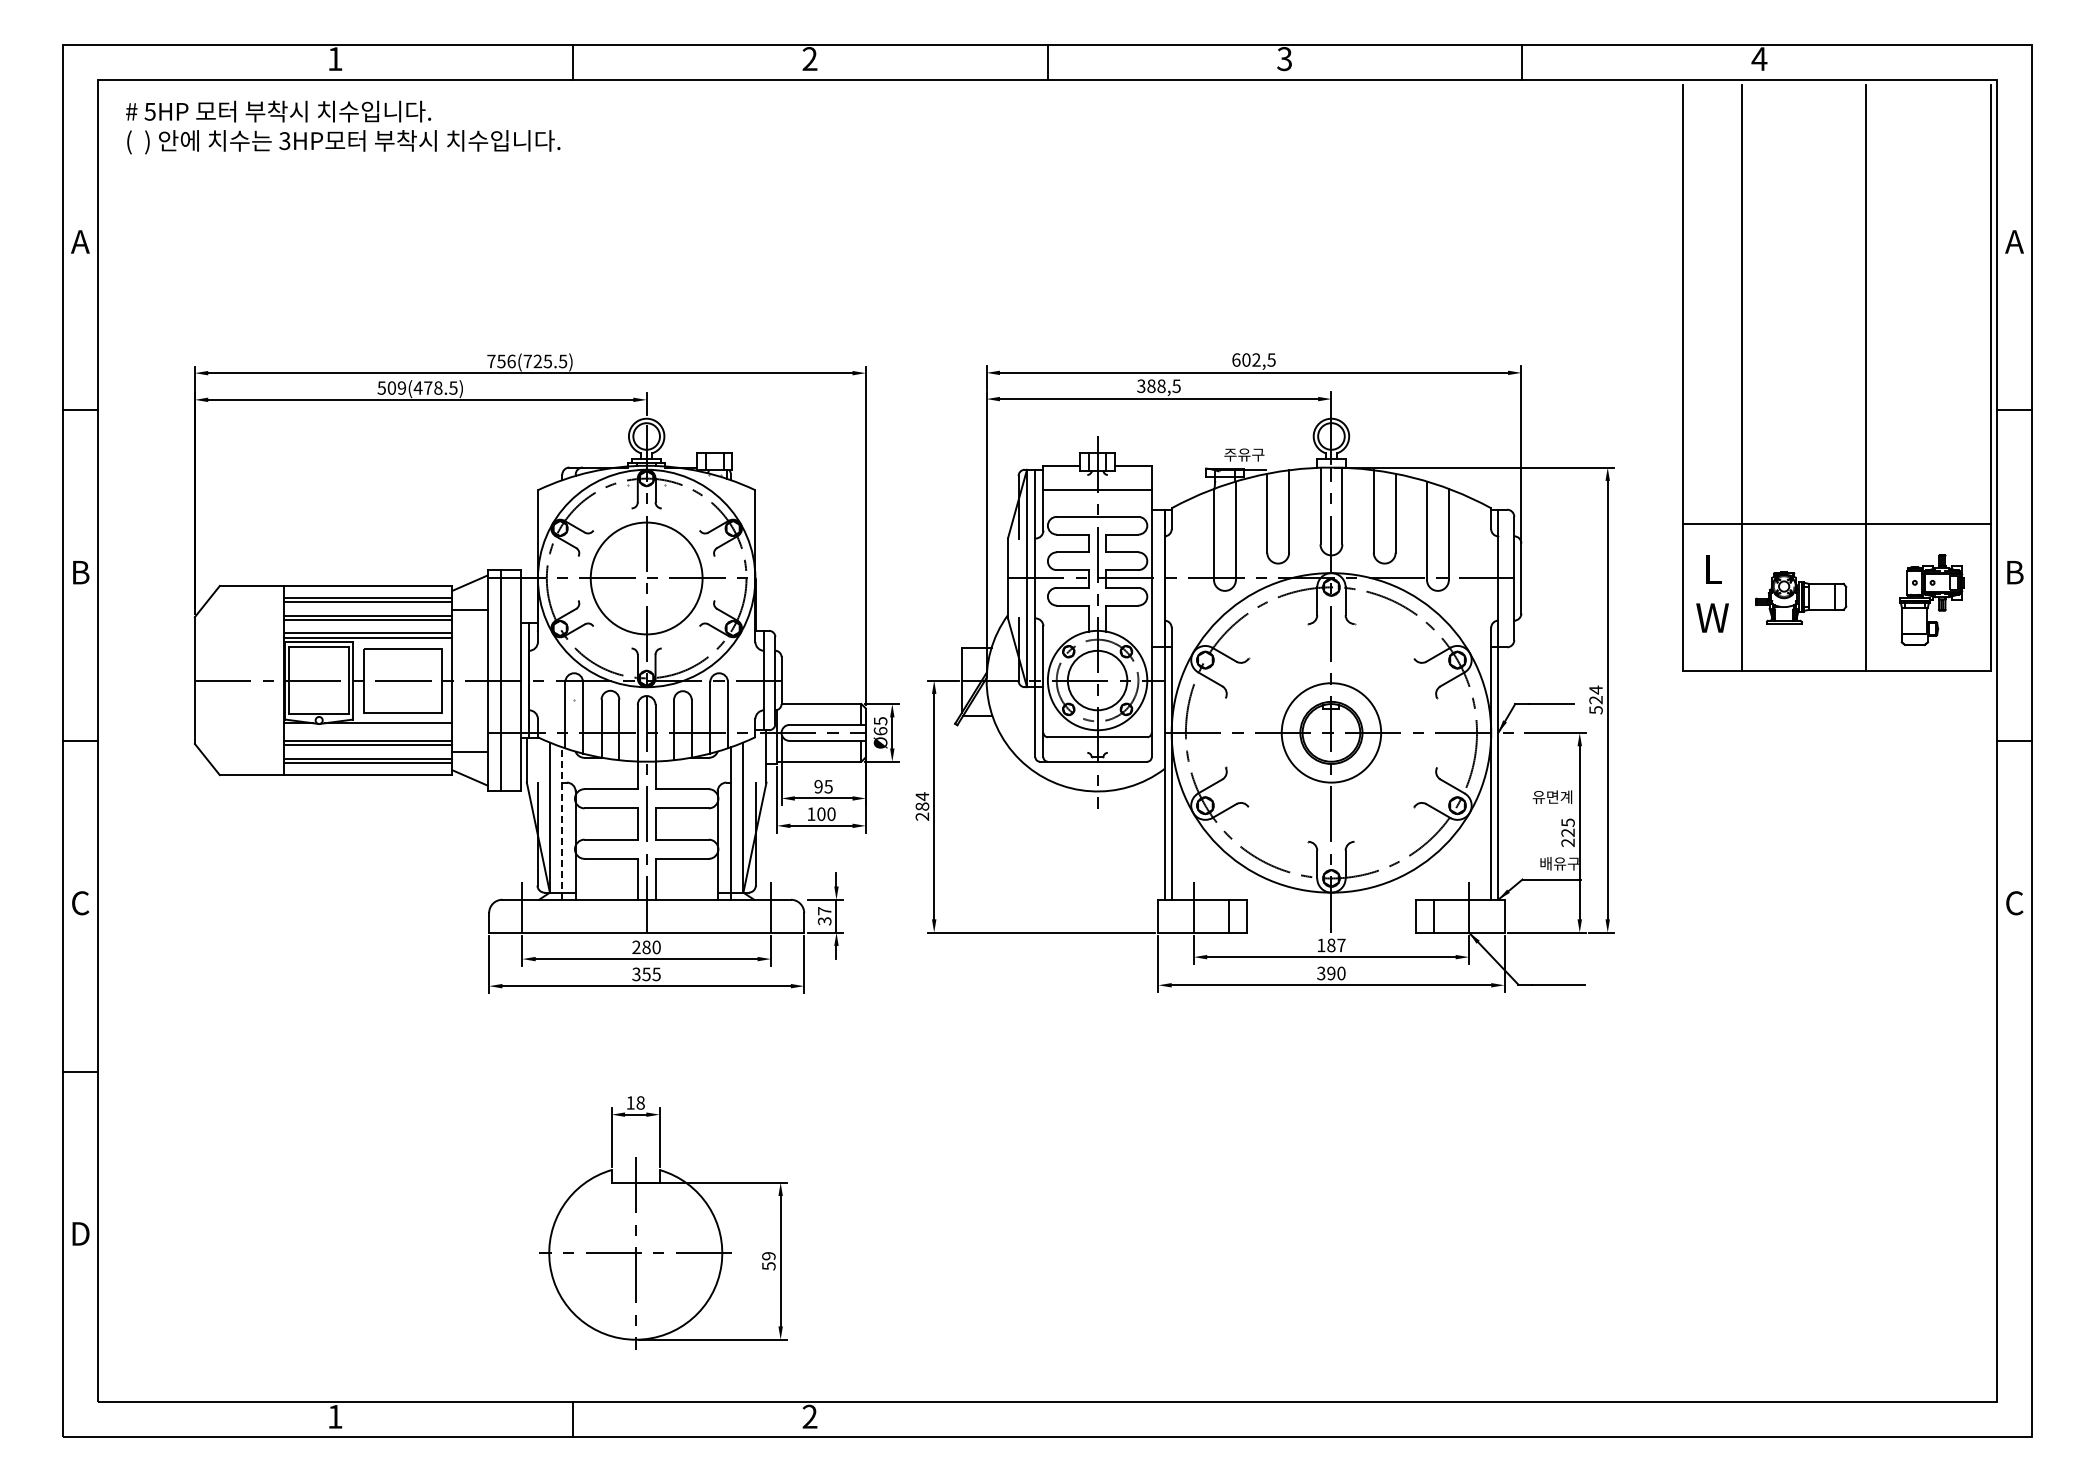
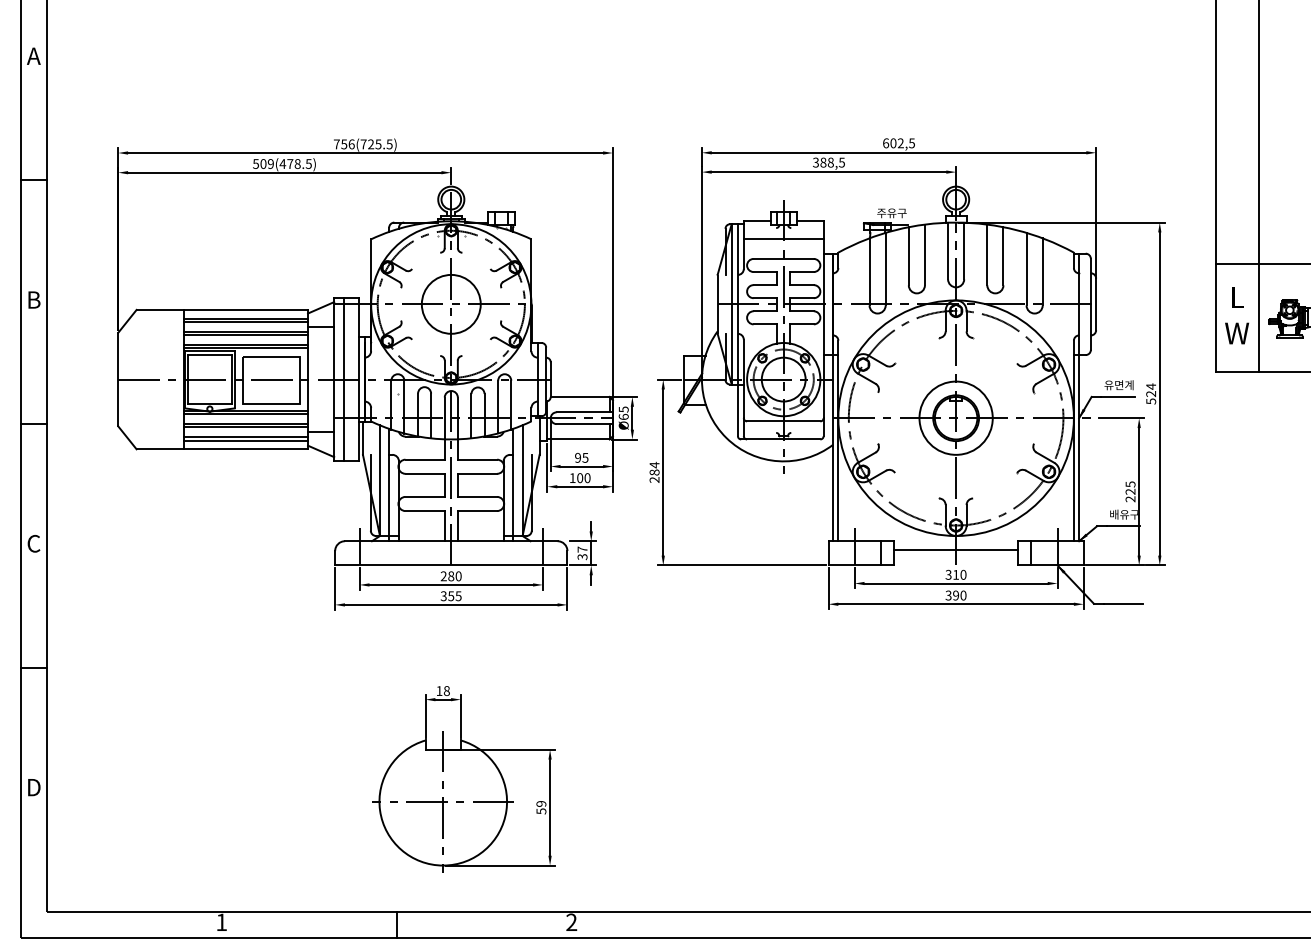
circle: (646, 578) -> (451, 304), size x0.71
line: (367, 727) -> (245, 414), added
text: (1552, 796) -> (1119, 384), moved
line: (562, 823) -> (389, 484), dashed -> solid
line: (1331, 911) -> (956, 549), added
text: (1331, 945) -> (956, 574), 187 -> 310

